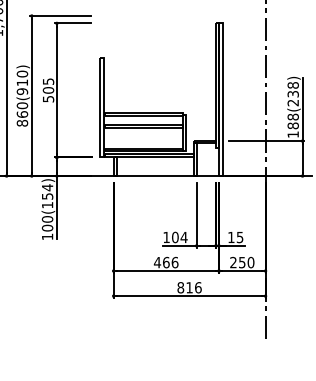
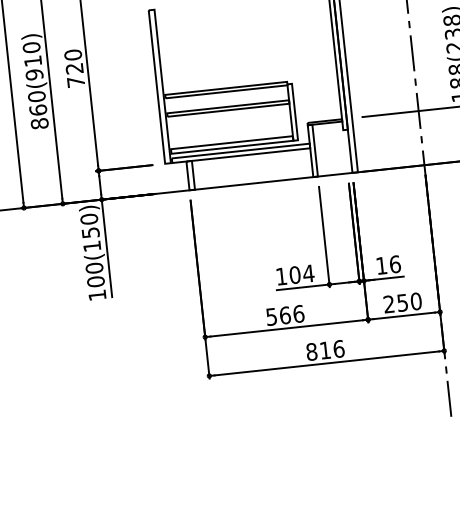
text: (48, 90) -> (74, 68), 505 -> 720
text: (47, 187) -> (89, 218), 100(154) -> 100(150)
text: (239, 237) -> (394, 264), 15 -> 16
text: (157, 262) -> (271, 316), 466 -> 566

